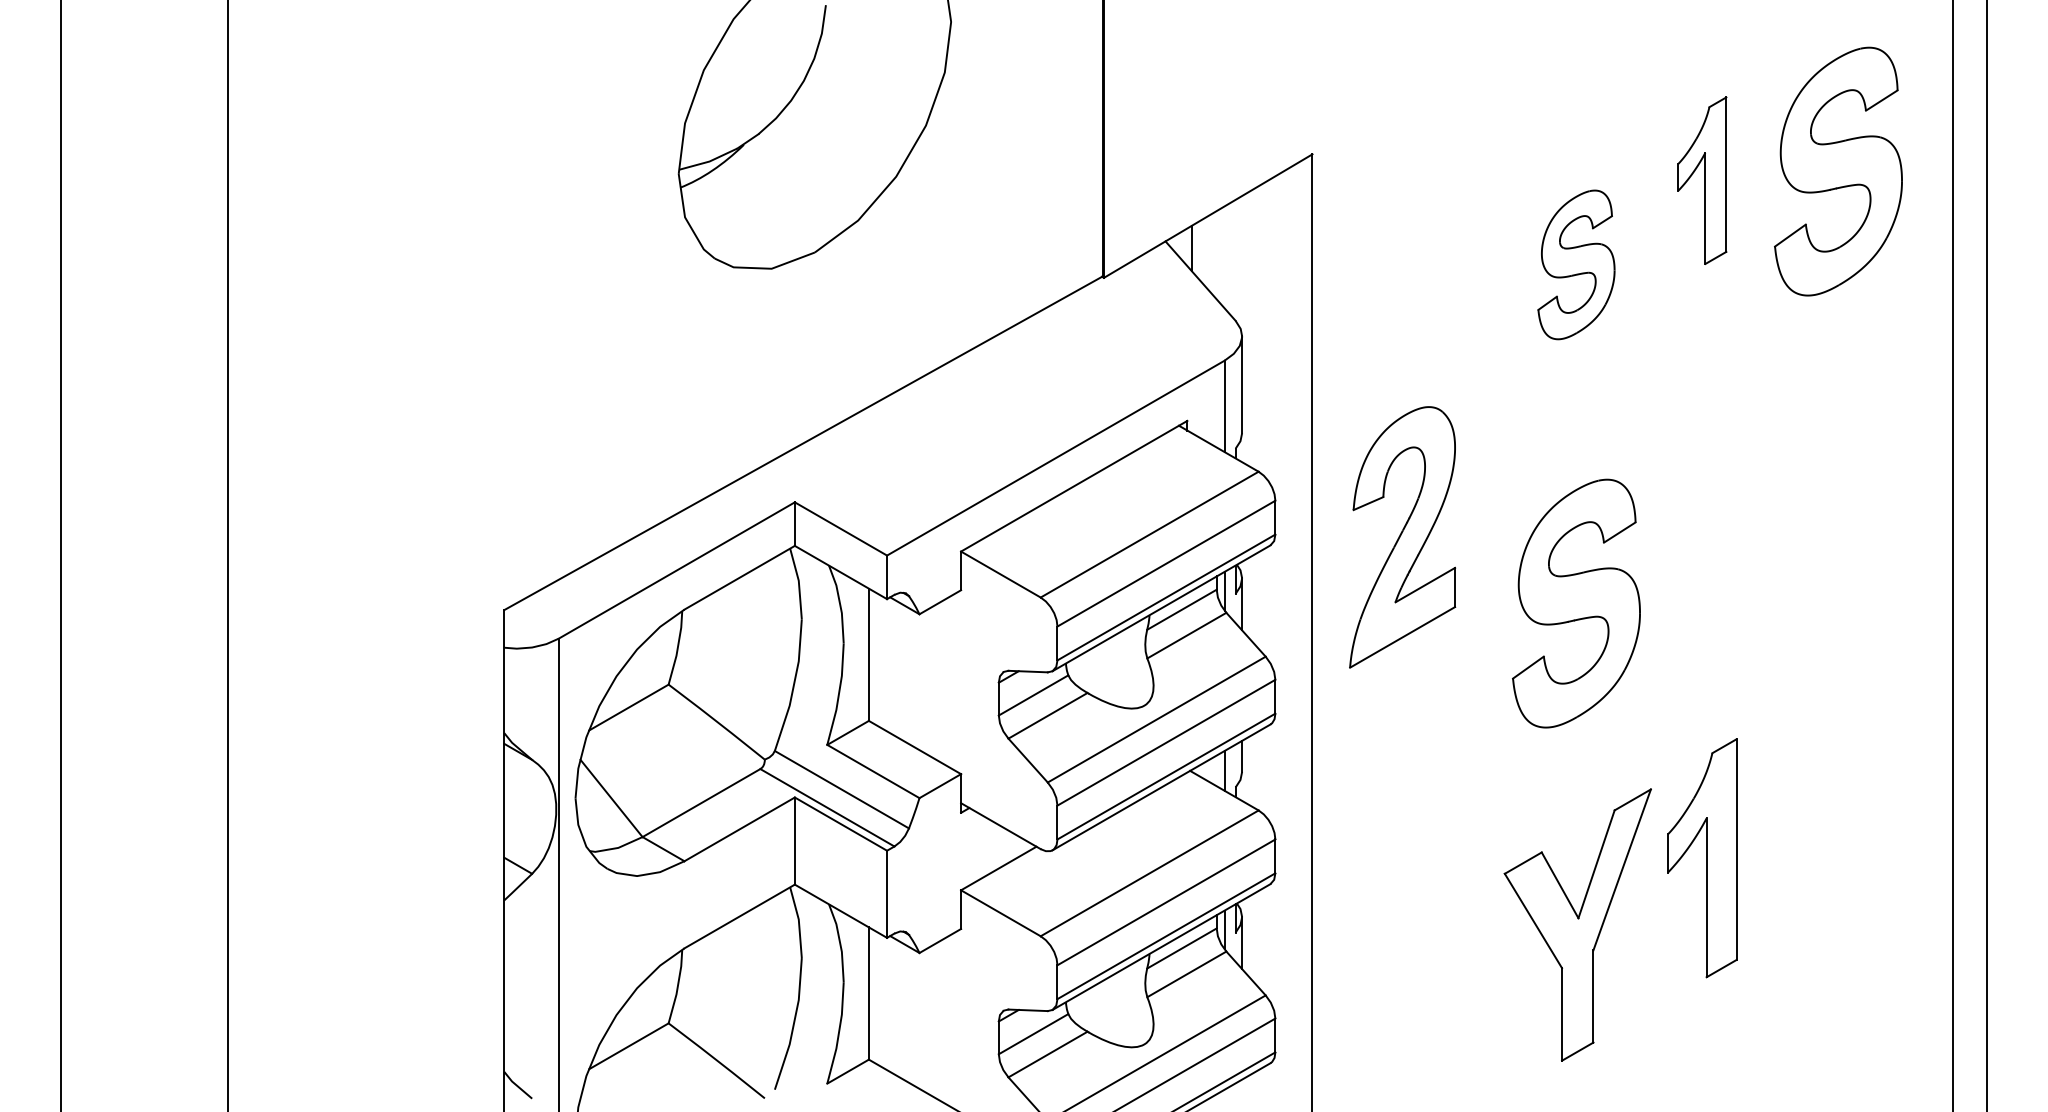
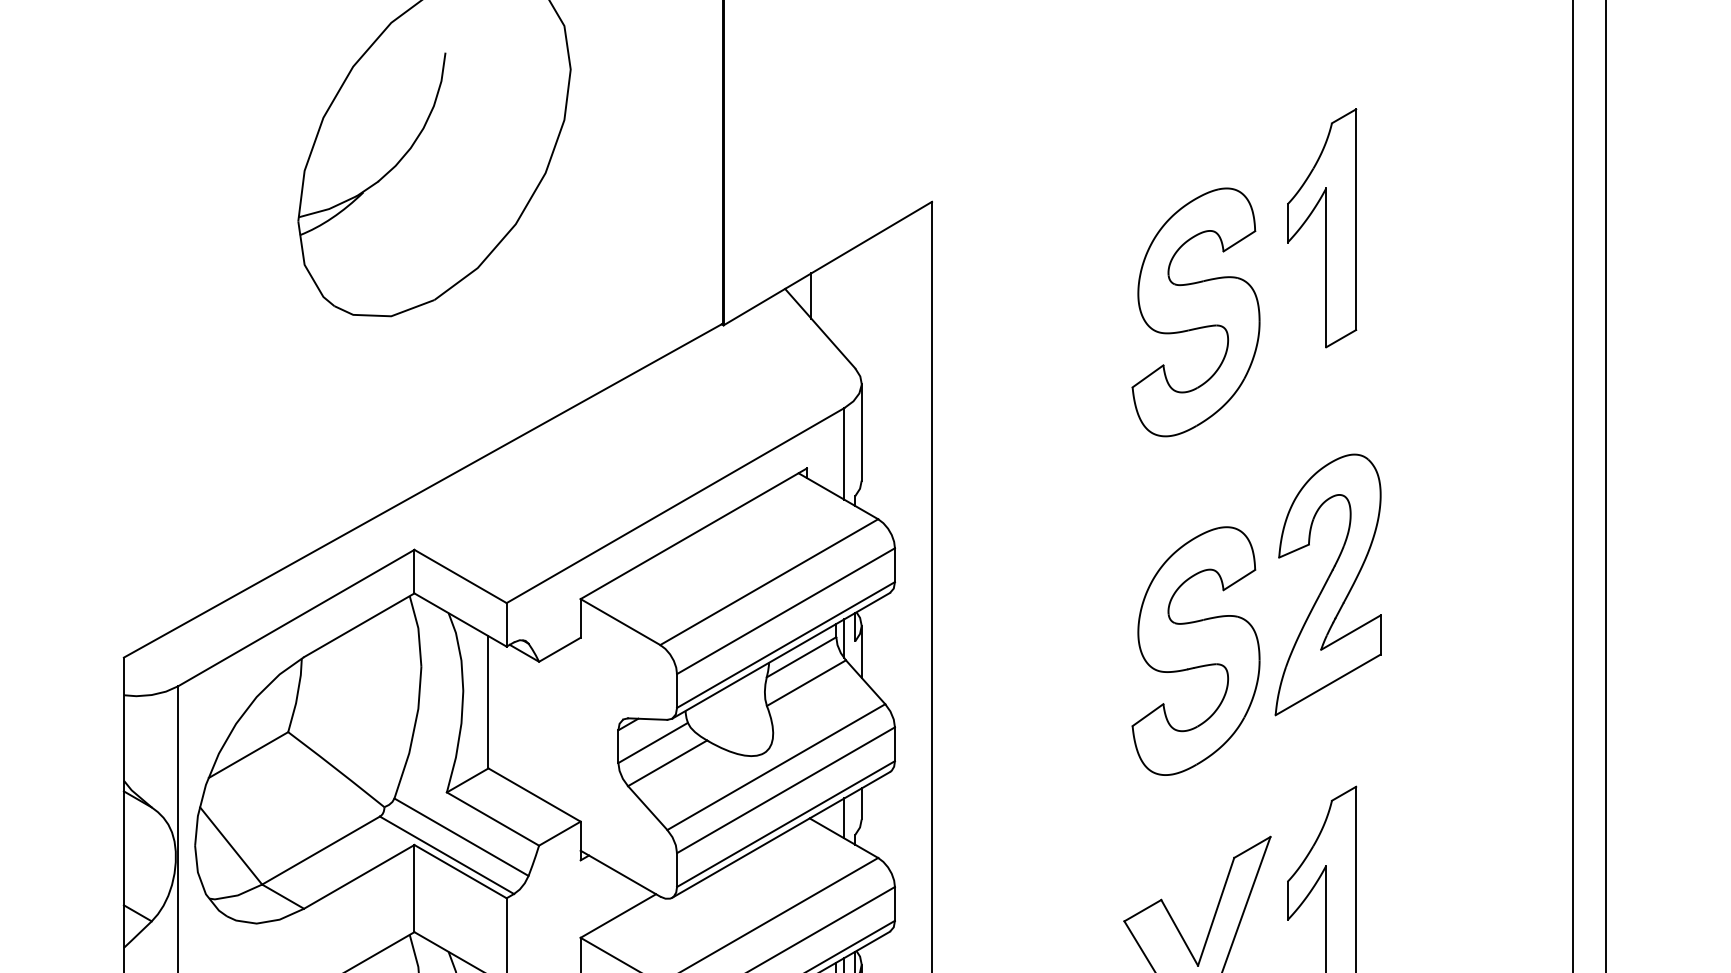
part: (1838, 171) -> (1458, 219), removed
part: (1702, 180) -> (1322, 228), size x1.43
part: (1576, 264) -> (1196, 312), size x1.67
part: (1402, 537) -> (1328, 585), moved

